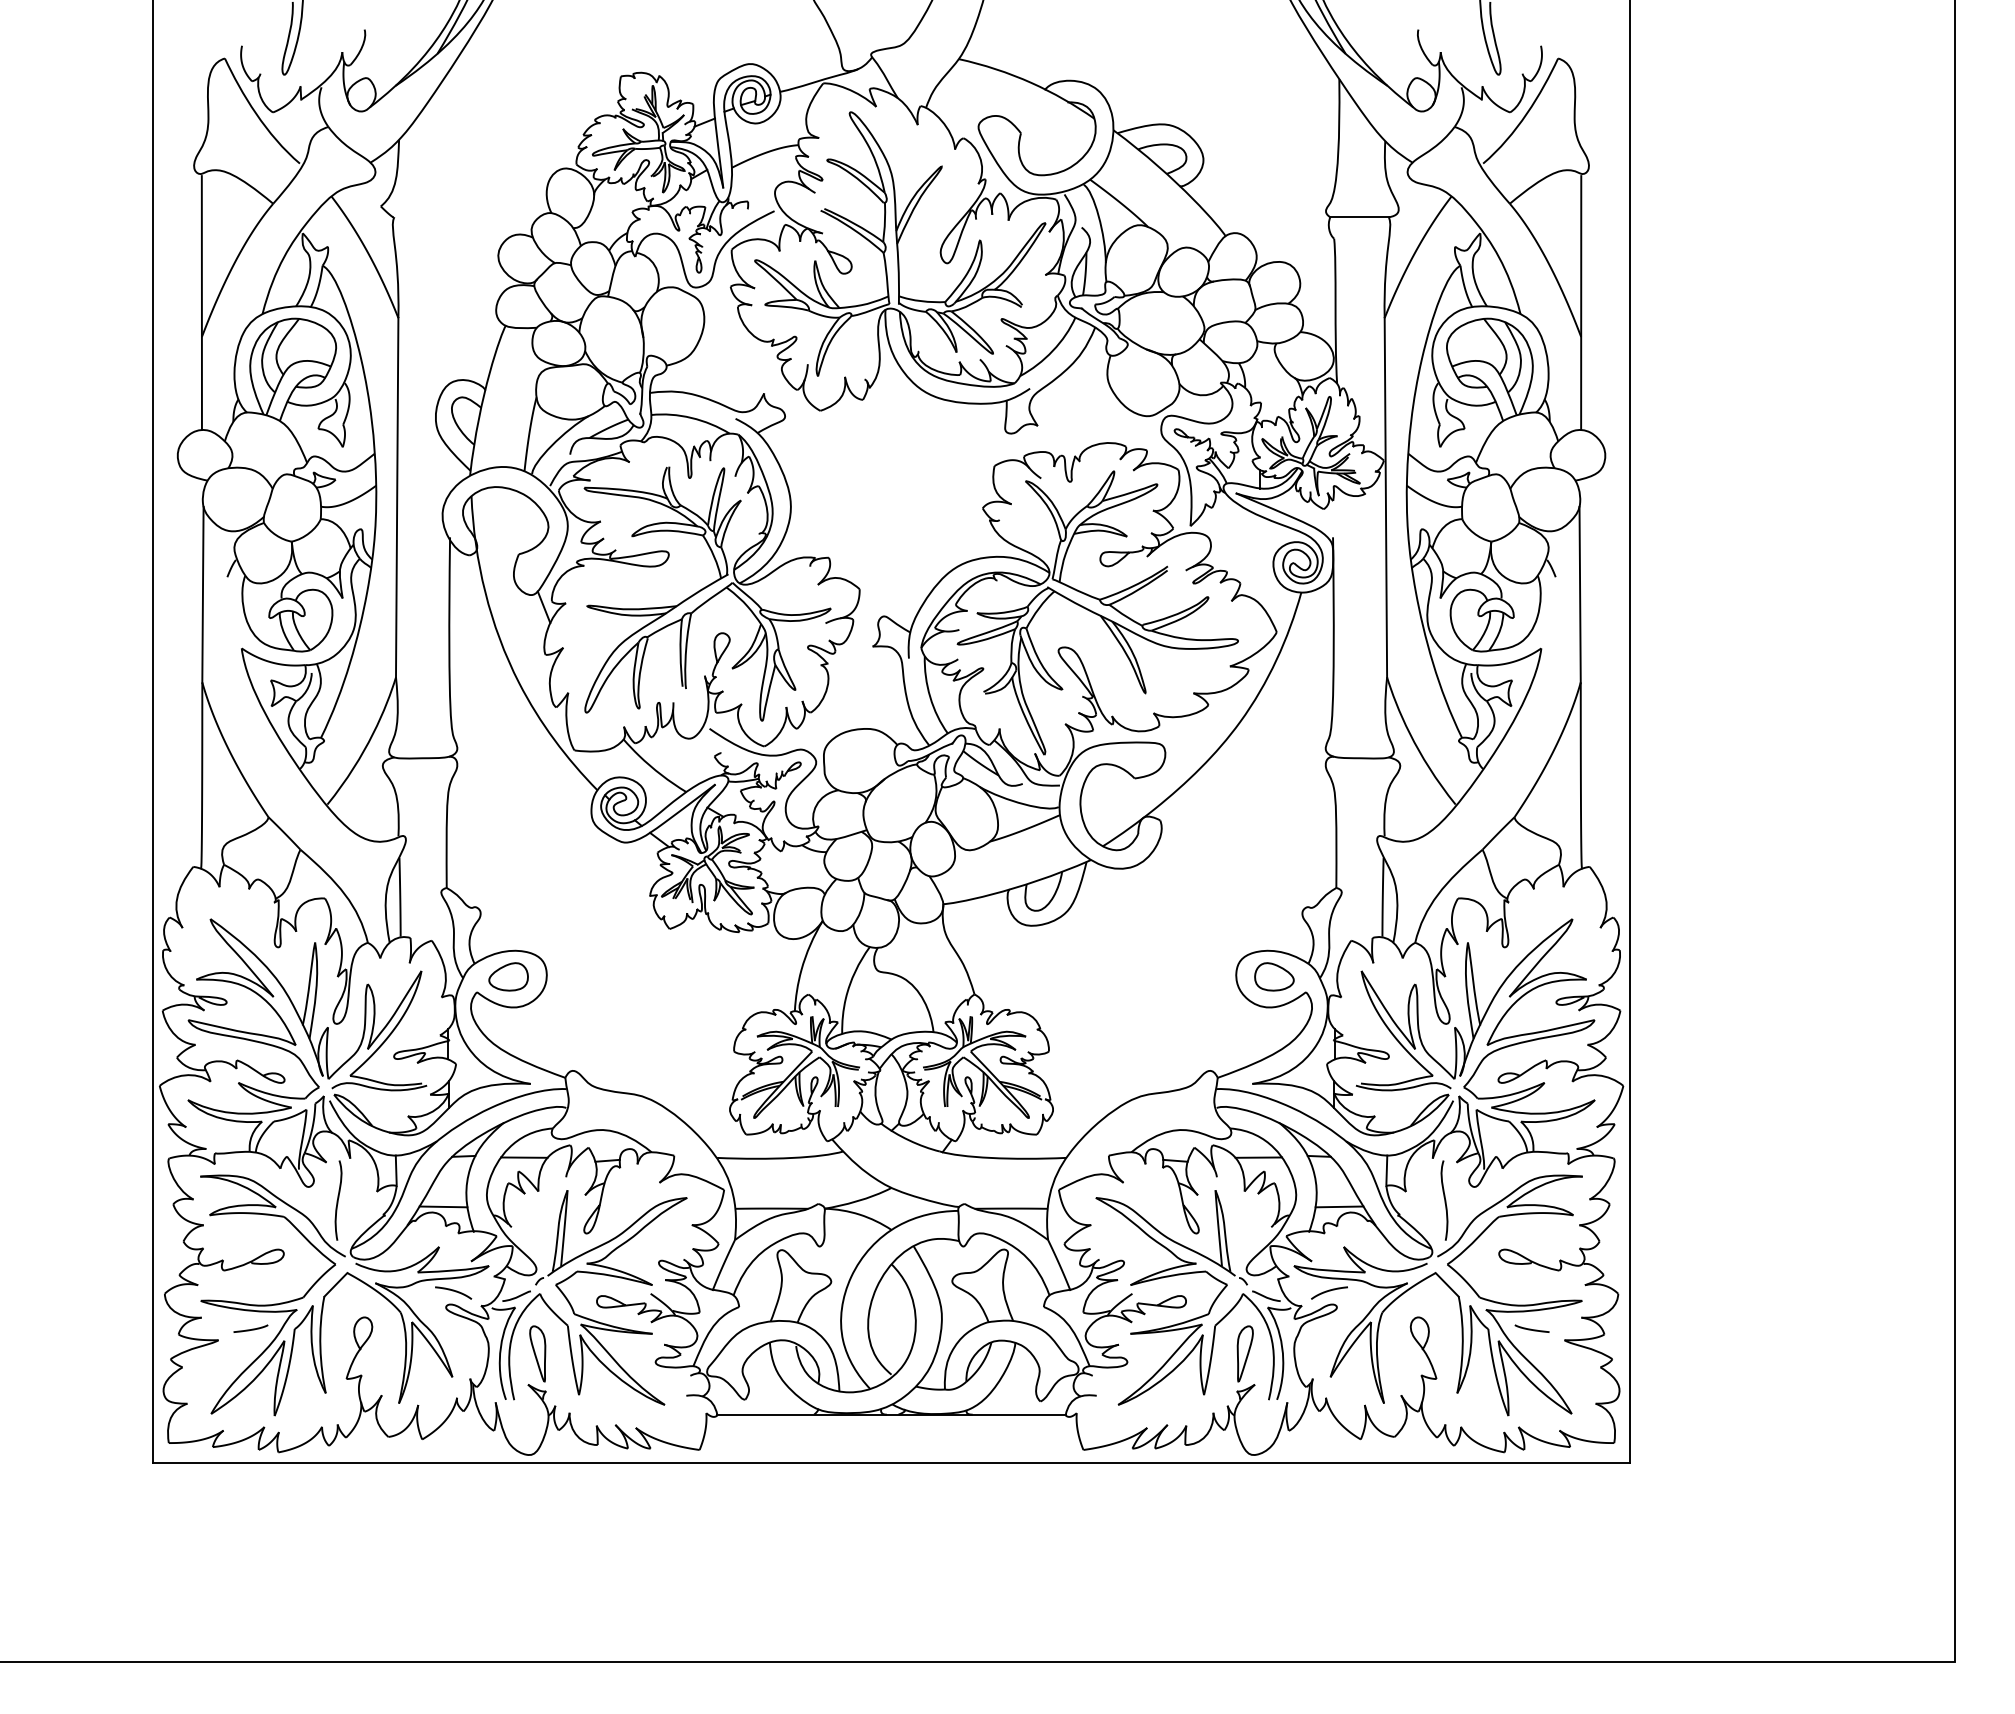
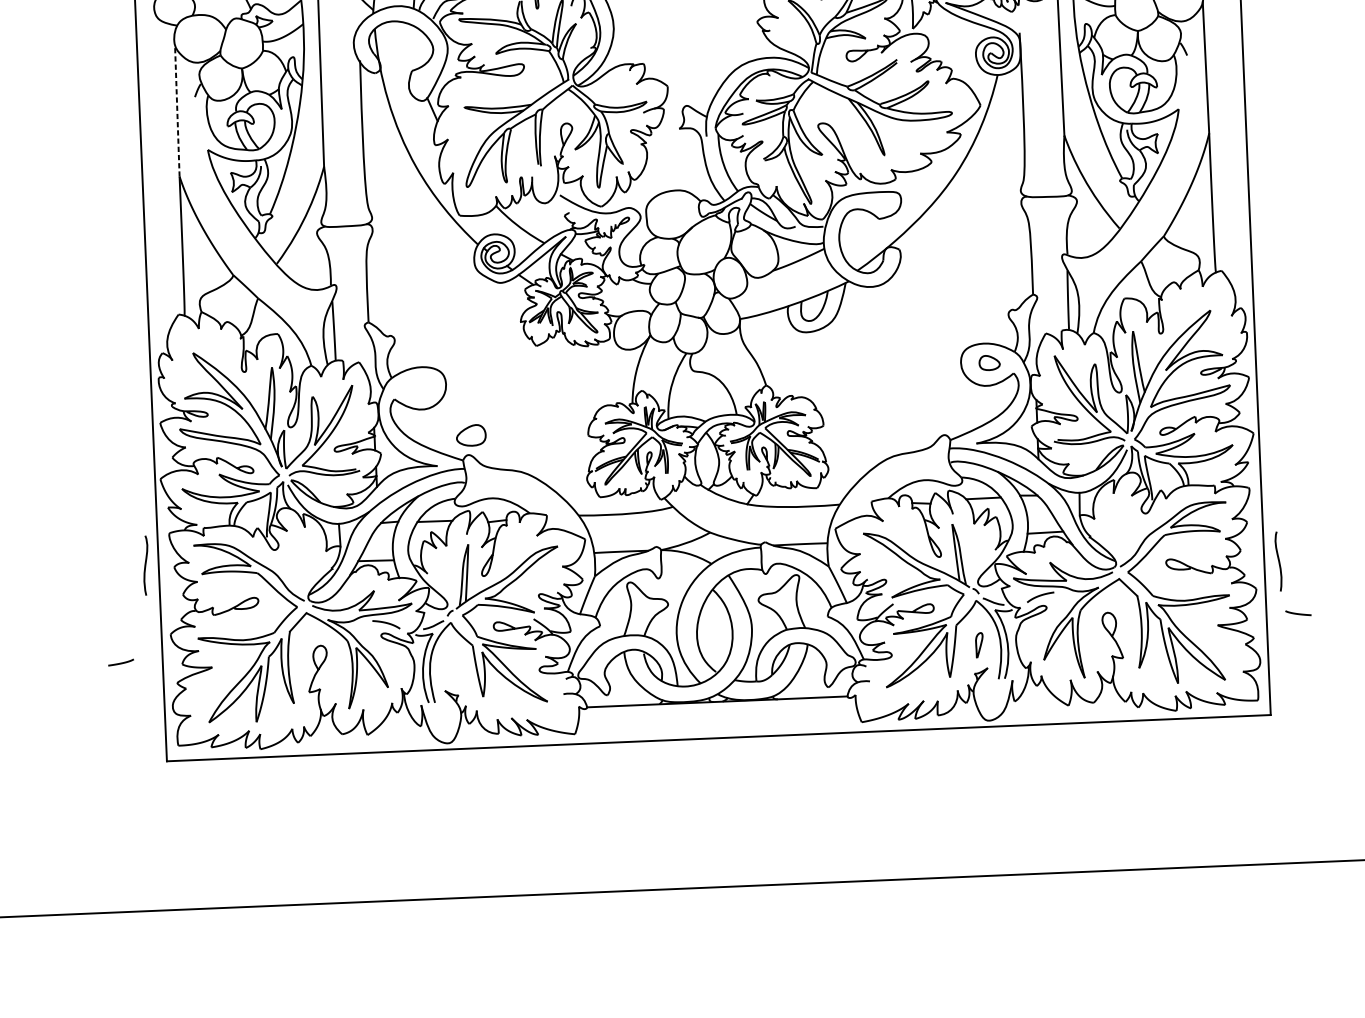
line: (202, 594) -> (176, 110), solid -> dashed
part: (508, 976) -> (471, 435), moved
part: (1274, 976) -> (989, 362), size x0.7
curve: (338, 1200) -> (145, 565), moved
curve: (1444, 1200) -> (1278, 561), moved
curve: (1530, 1328) -> (1297, 613), moved
curve: (250, 1329) -> (120, 663), moved
part: (537, 1353) -> (450, 667), removed
part: (1244, 1353) -> (979, 645), size x0.6

